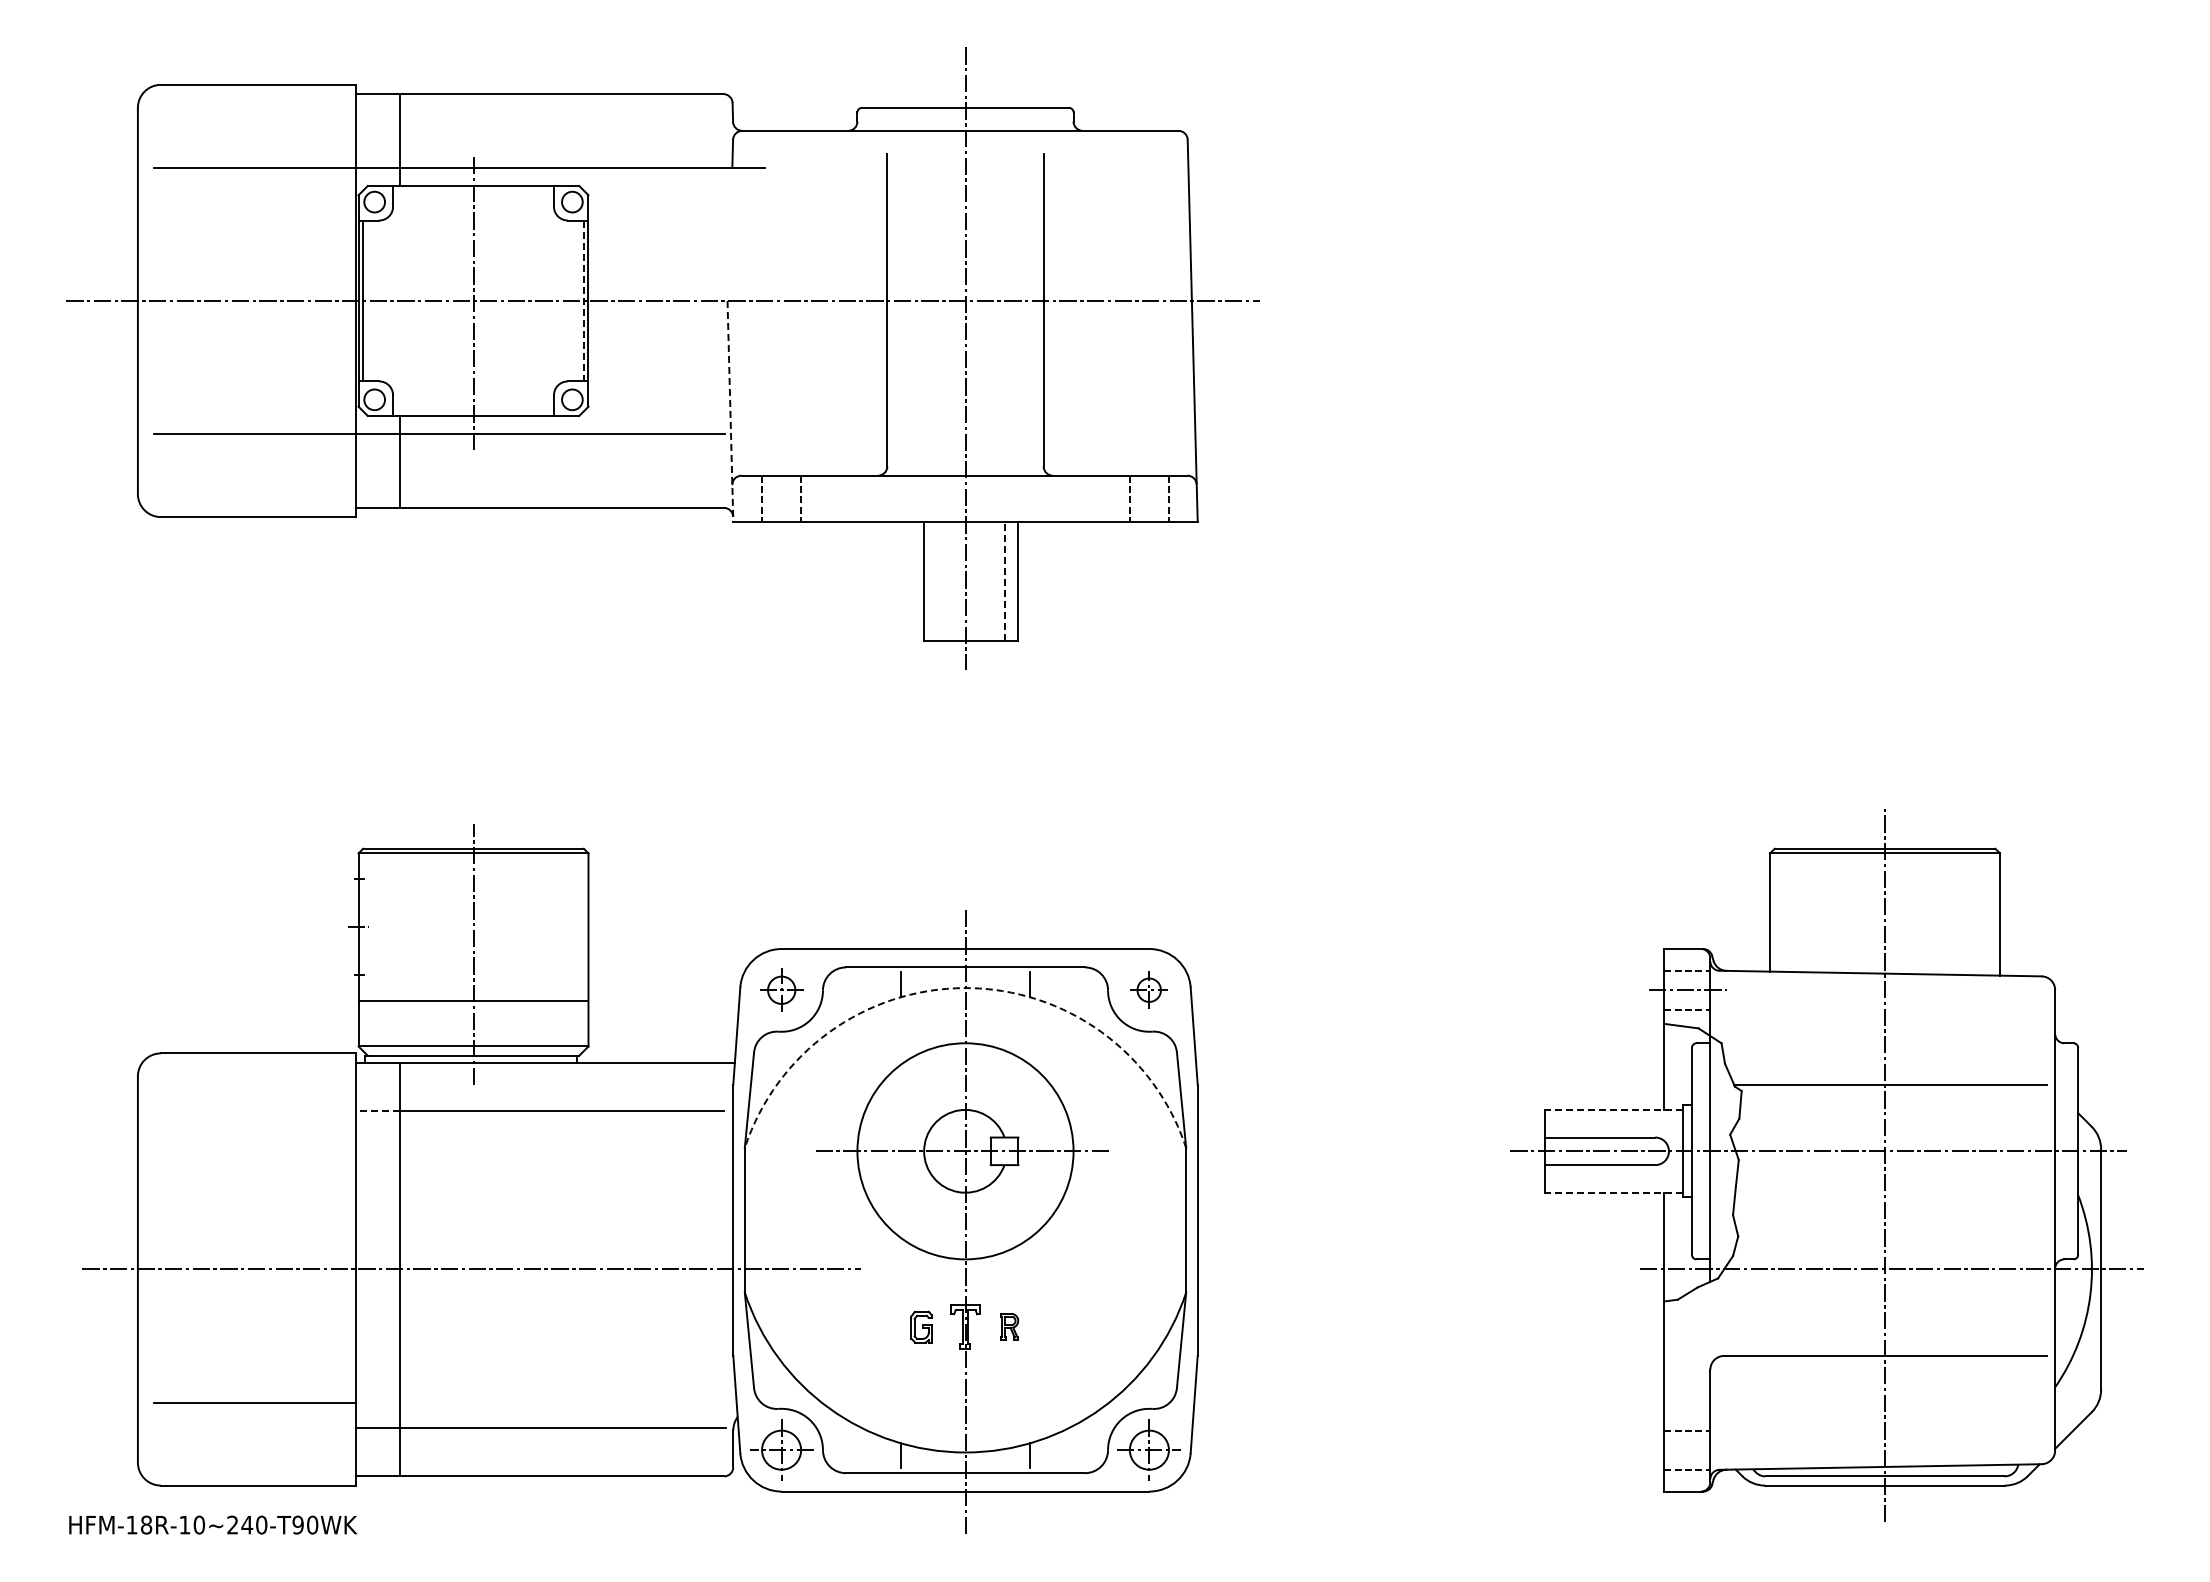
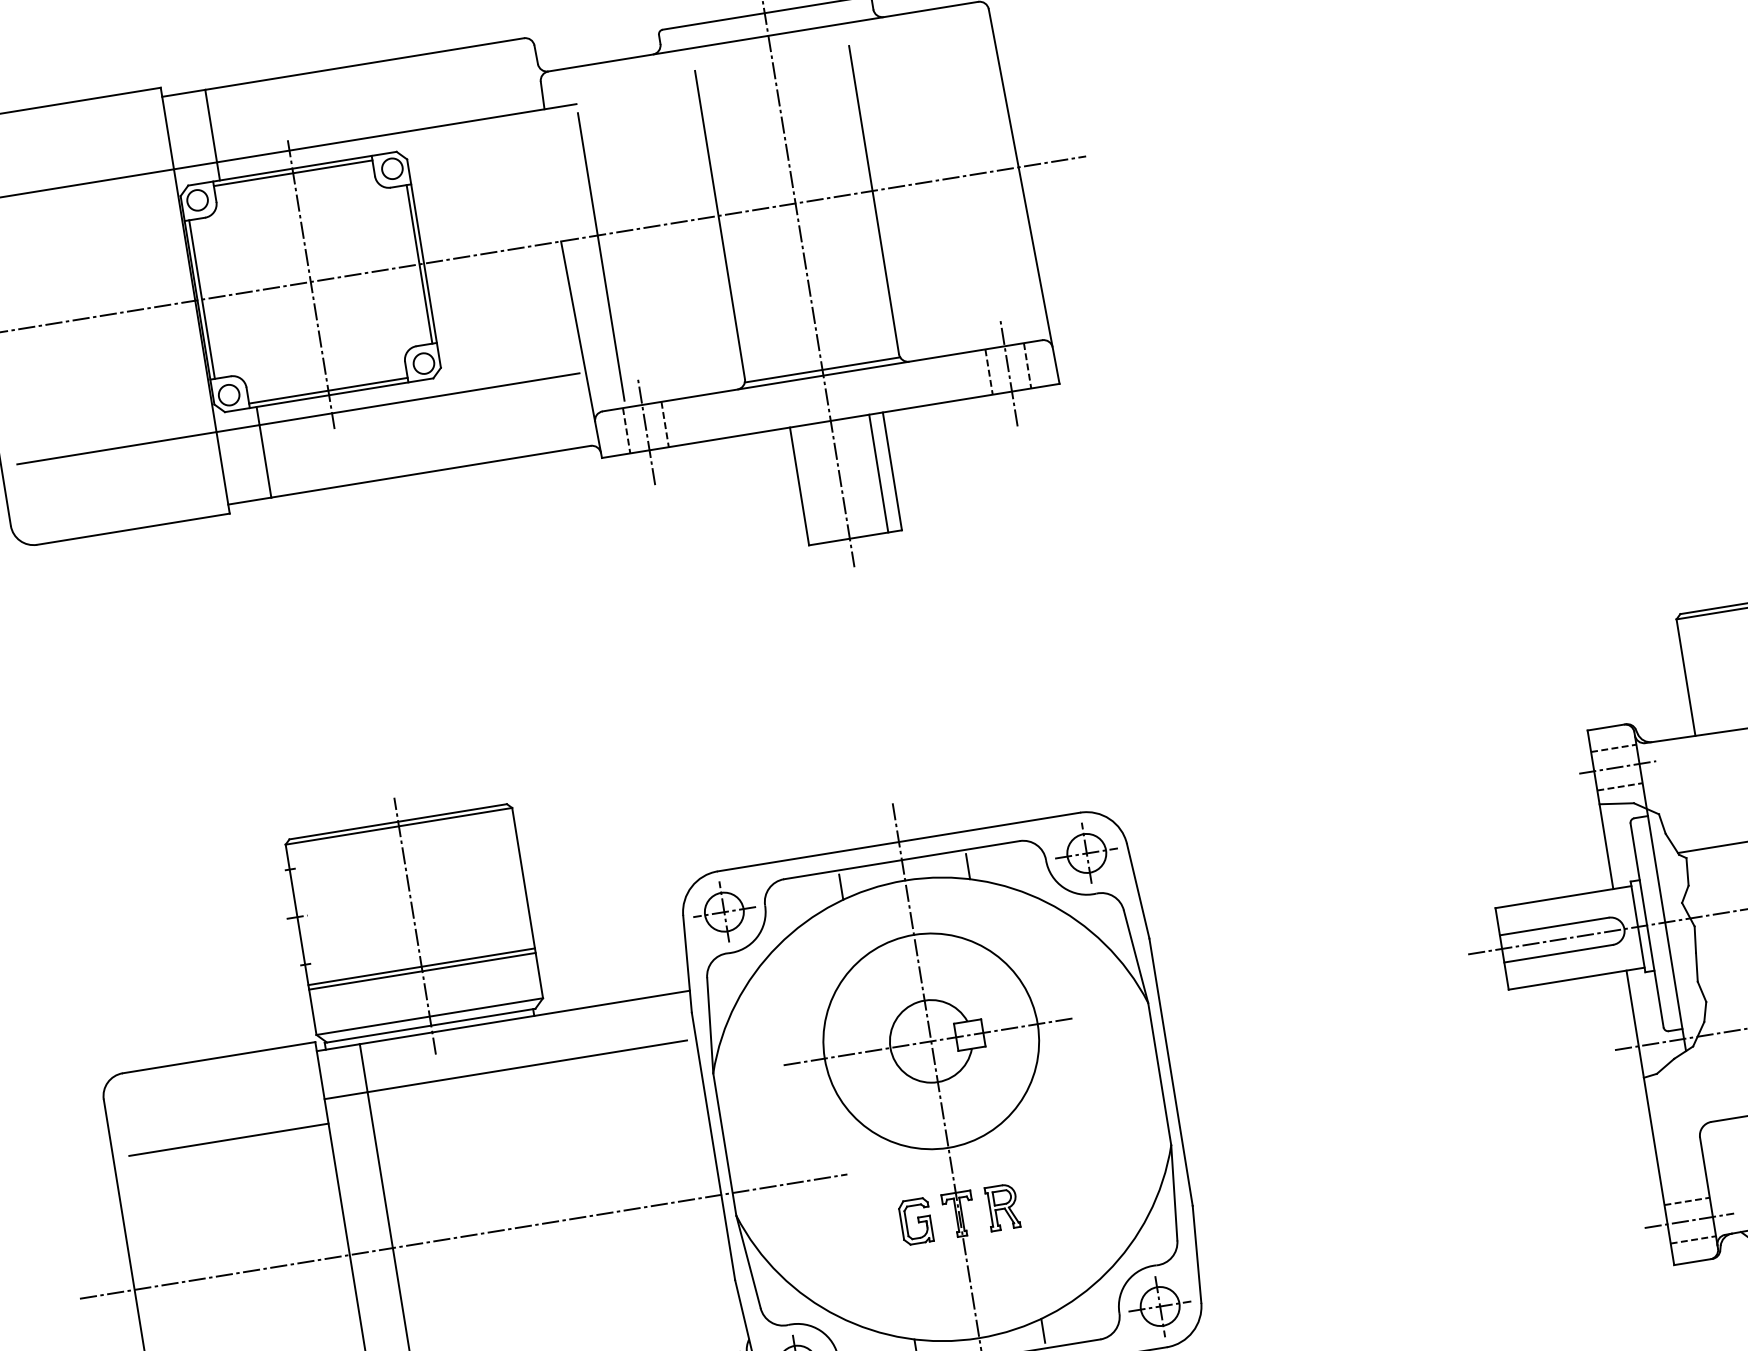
line: (473, 190) -> (293, 173), added
line: (583, 301) -> (419, 264), dashed -> solid
line: (764, 322) -> (600, 256), added
line: (473, 411) -> (328, 390), added
line: (730, 411) -> (581, 349), dashed -> solid
line: (965, 469) -> (822, 369), added
line: (781, 502) -> (646, 431), added
line: (1149, 502) -> (1009, 372), added
line: (1004, 581) -> (878, 473), dashed -> solid
arc: (965, 988) -> (905, 880), dashed -> solid
part: (781, 989) -> (724, 911), size x1.43
part: (1148, 989) -> (1085, 852), size x1.67
line: (473, 995) -> (421, 966), added
line: (1613, 1109) -> (1563, 896), dashed -> solid
line: (378, 1111) -> (346, 1095), dashed -> solid
line: (255, 1136) -> (229, 1140), added
line: (1613, 1192) -> (1576, 978), dashed -> solid
part: (1009, 1326) -> (1002, 1206), size x1.67
part: (921, 1327) -> (916, 1221), size x1.43
line: (1686, 1450) -> (1689, 1221), added

